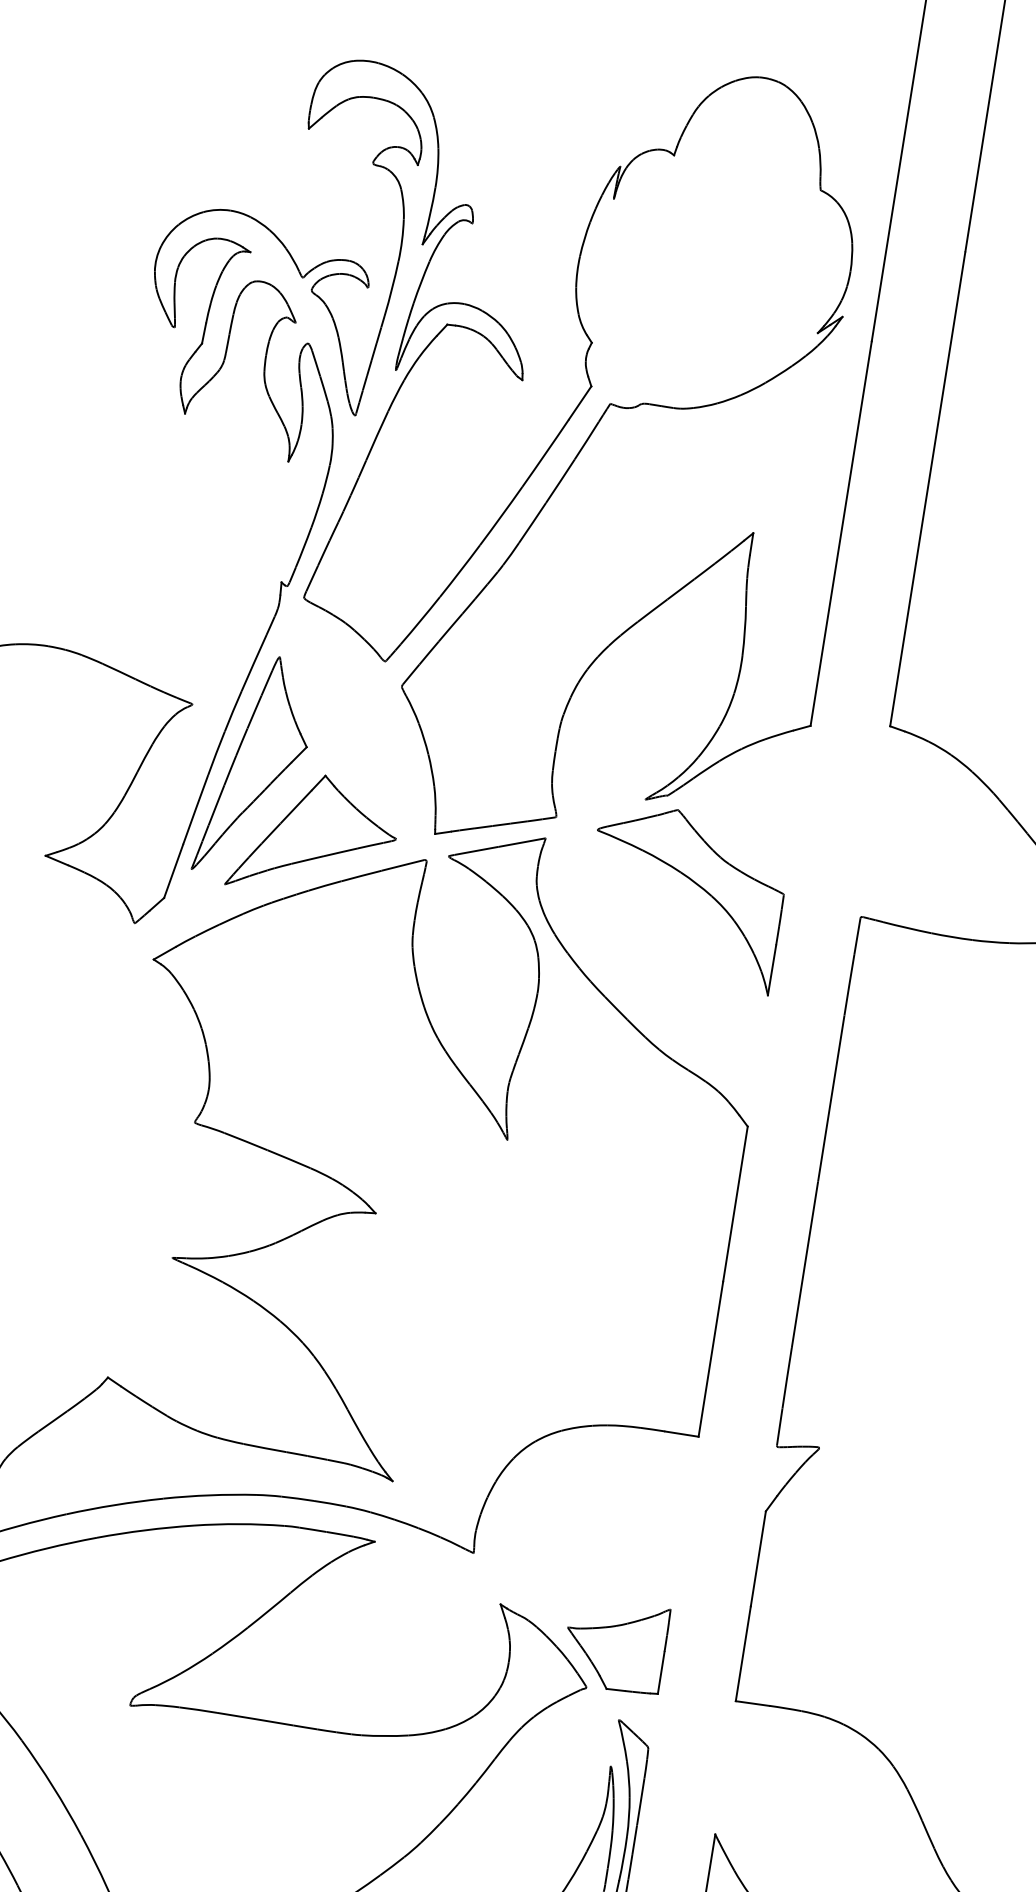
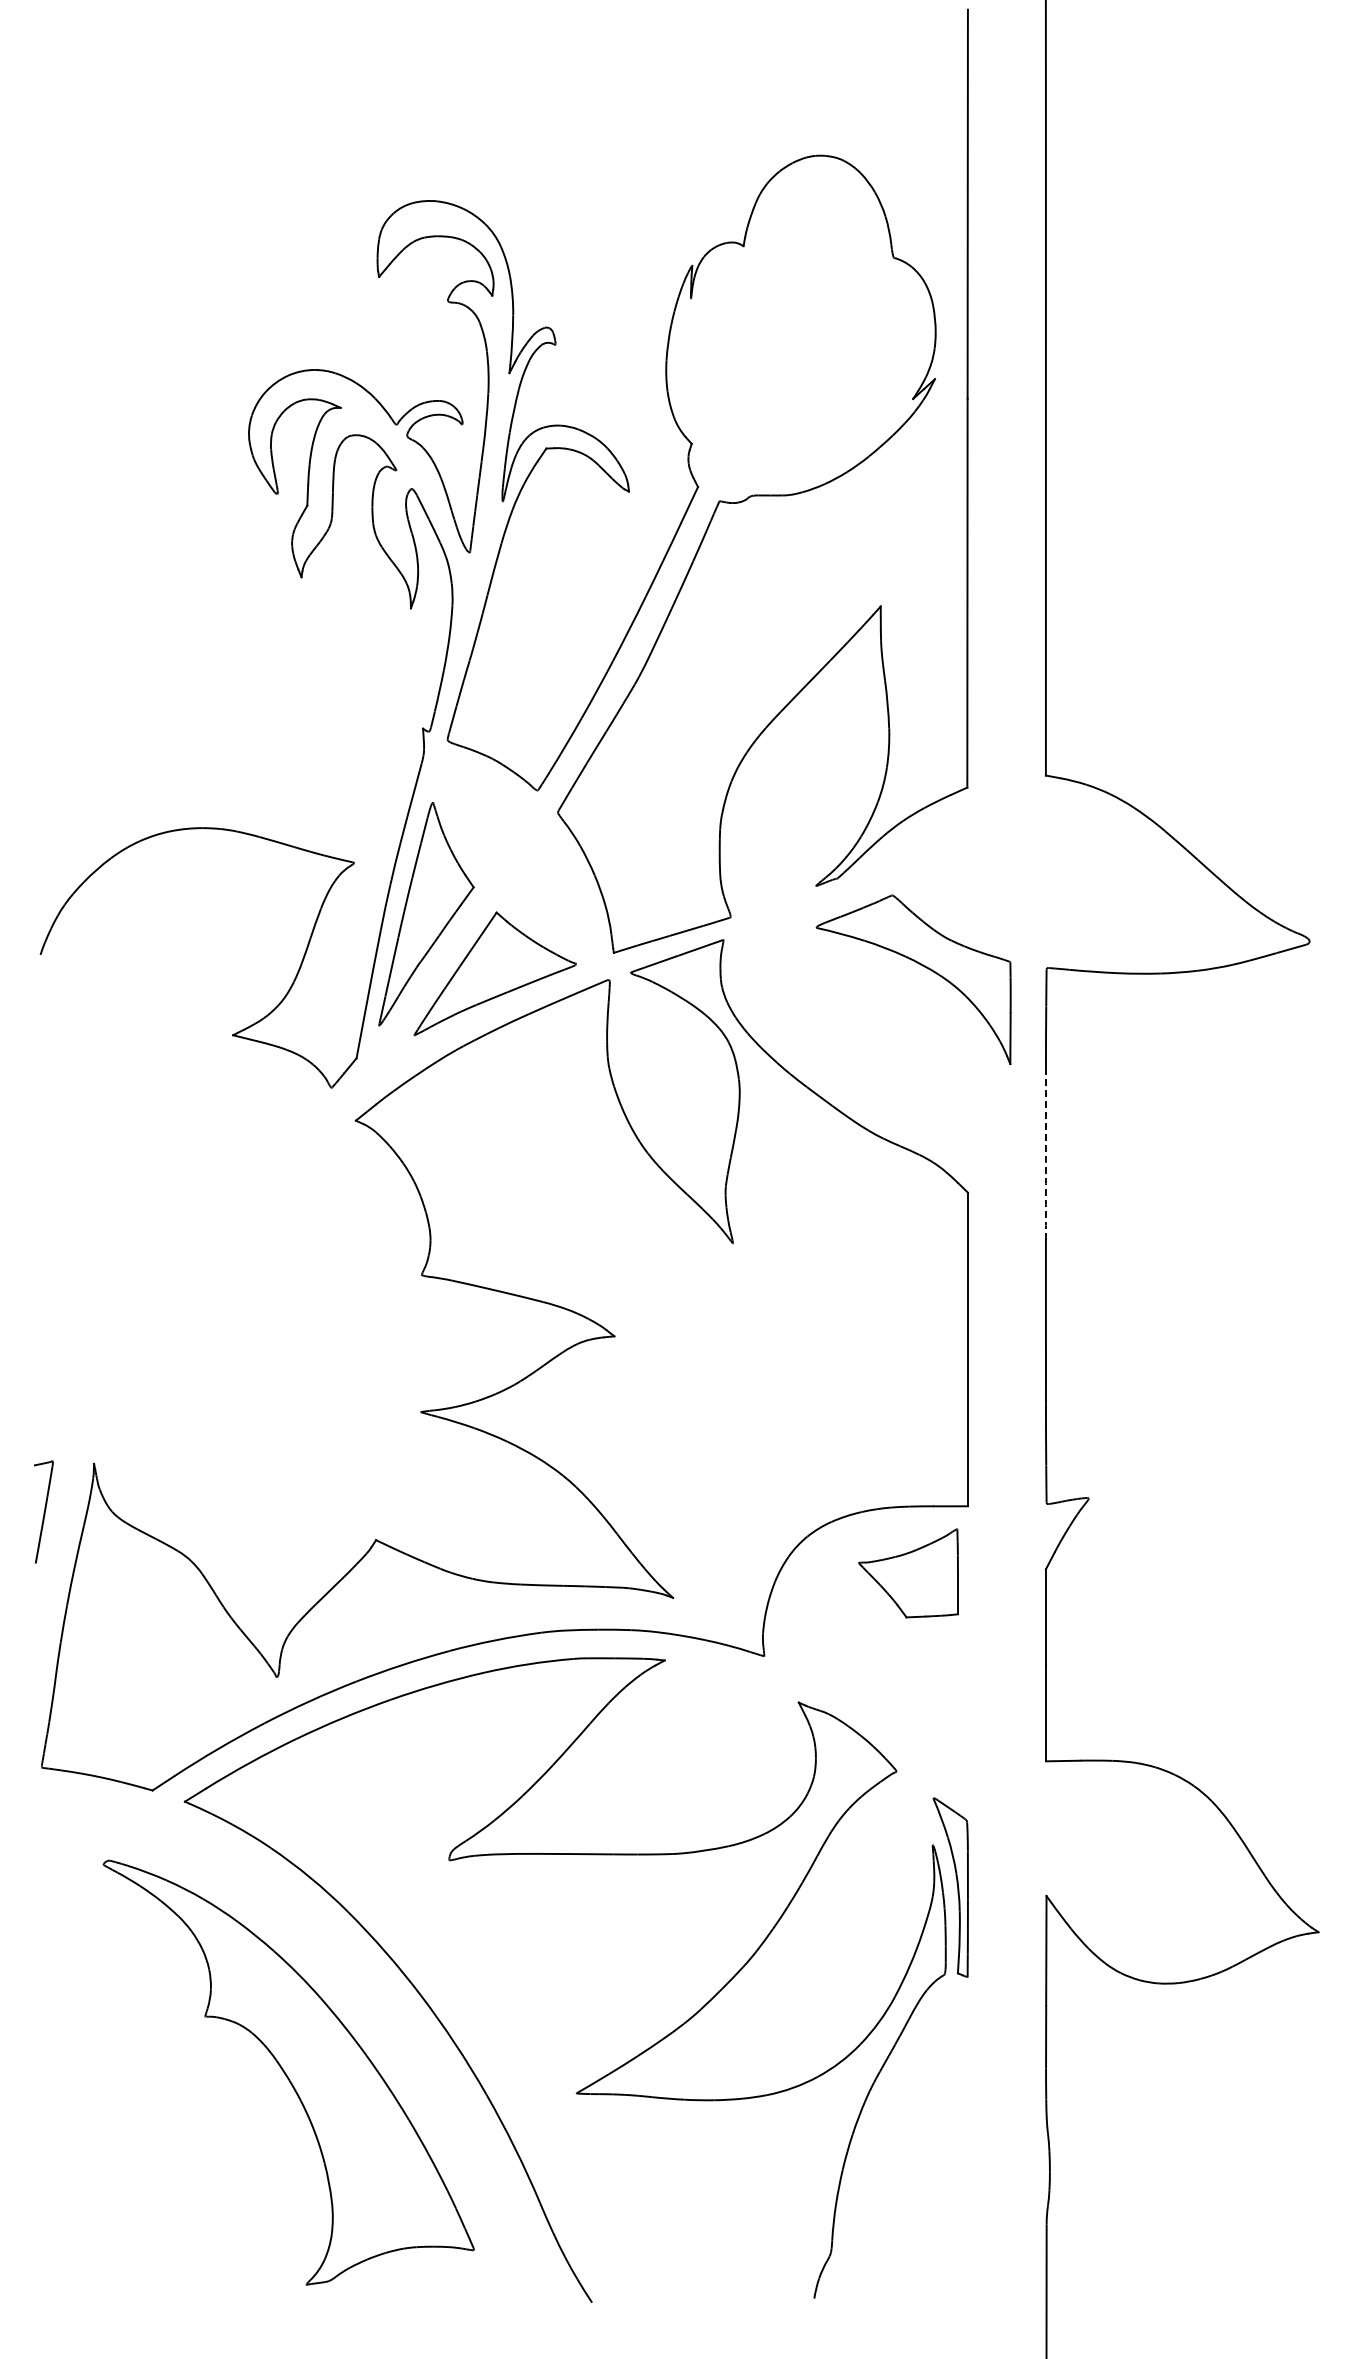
part: (694, 883) -> (920, 965), moved
arc: (830, 1099) -> (1045, 1152), solid -> dashed
part: (615, 1645) -> (908, 1573), moved

